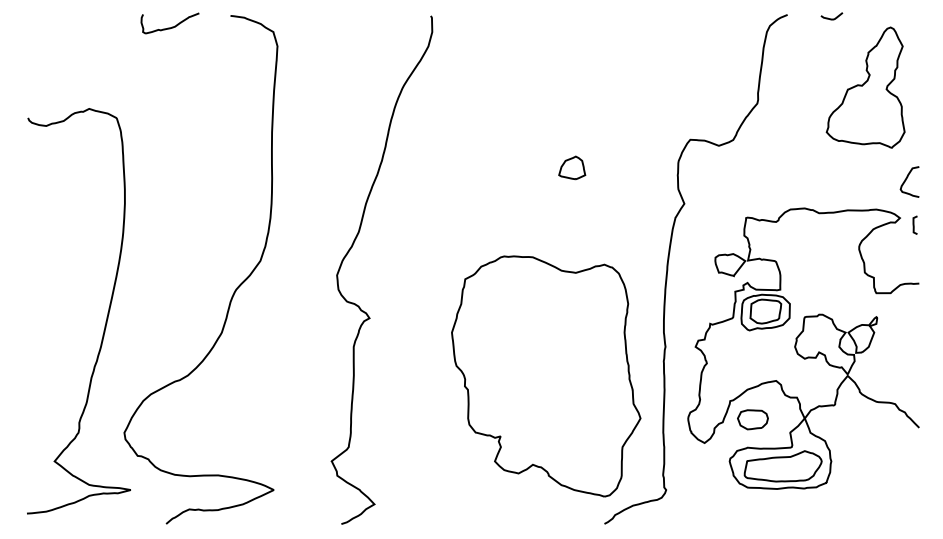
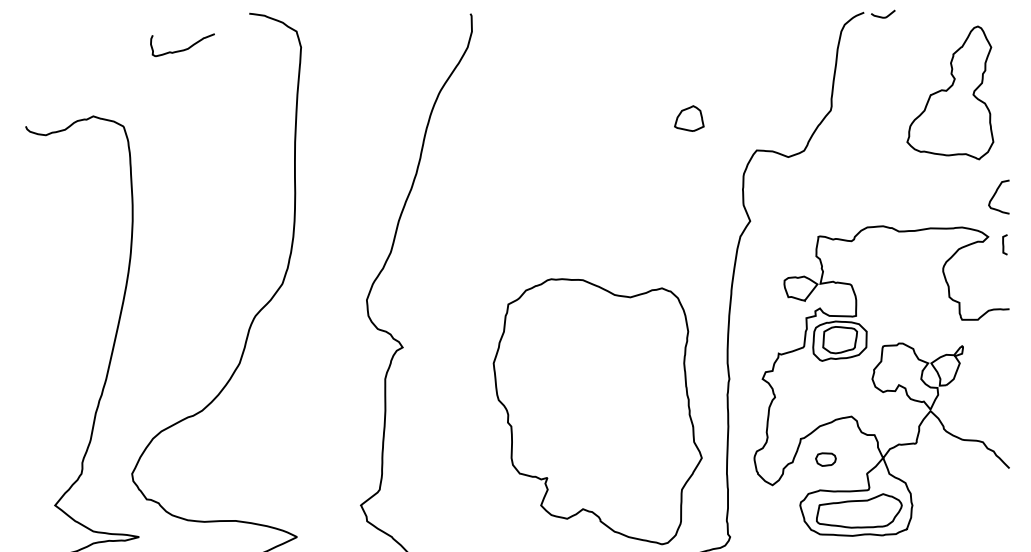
curve: (831, 18) -> (882, 16), moved
curve: (169, 27) -> (181, 49), moved
part: (572, 167) -> (689, 118), moved
part: (752, 419) -> (825, 459), size x0.6

